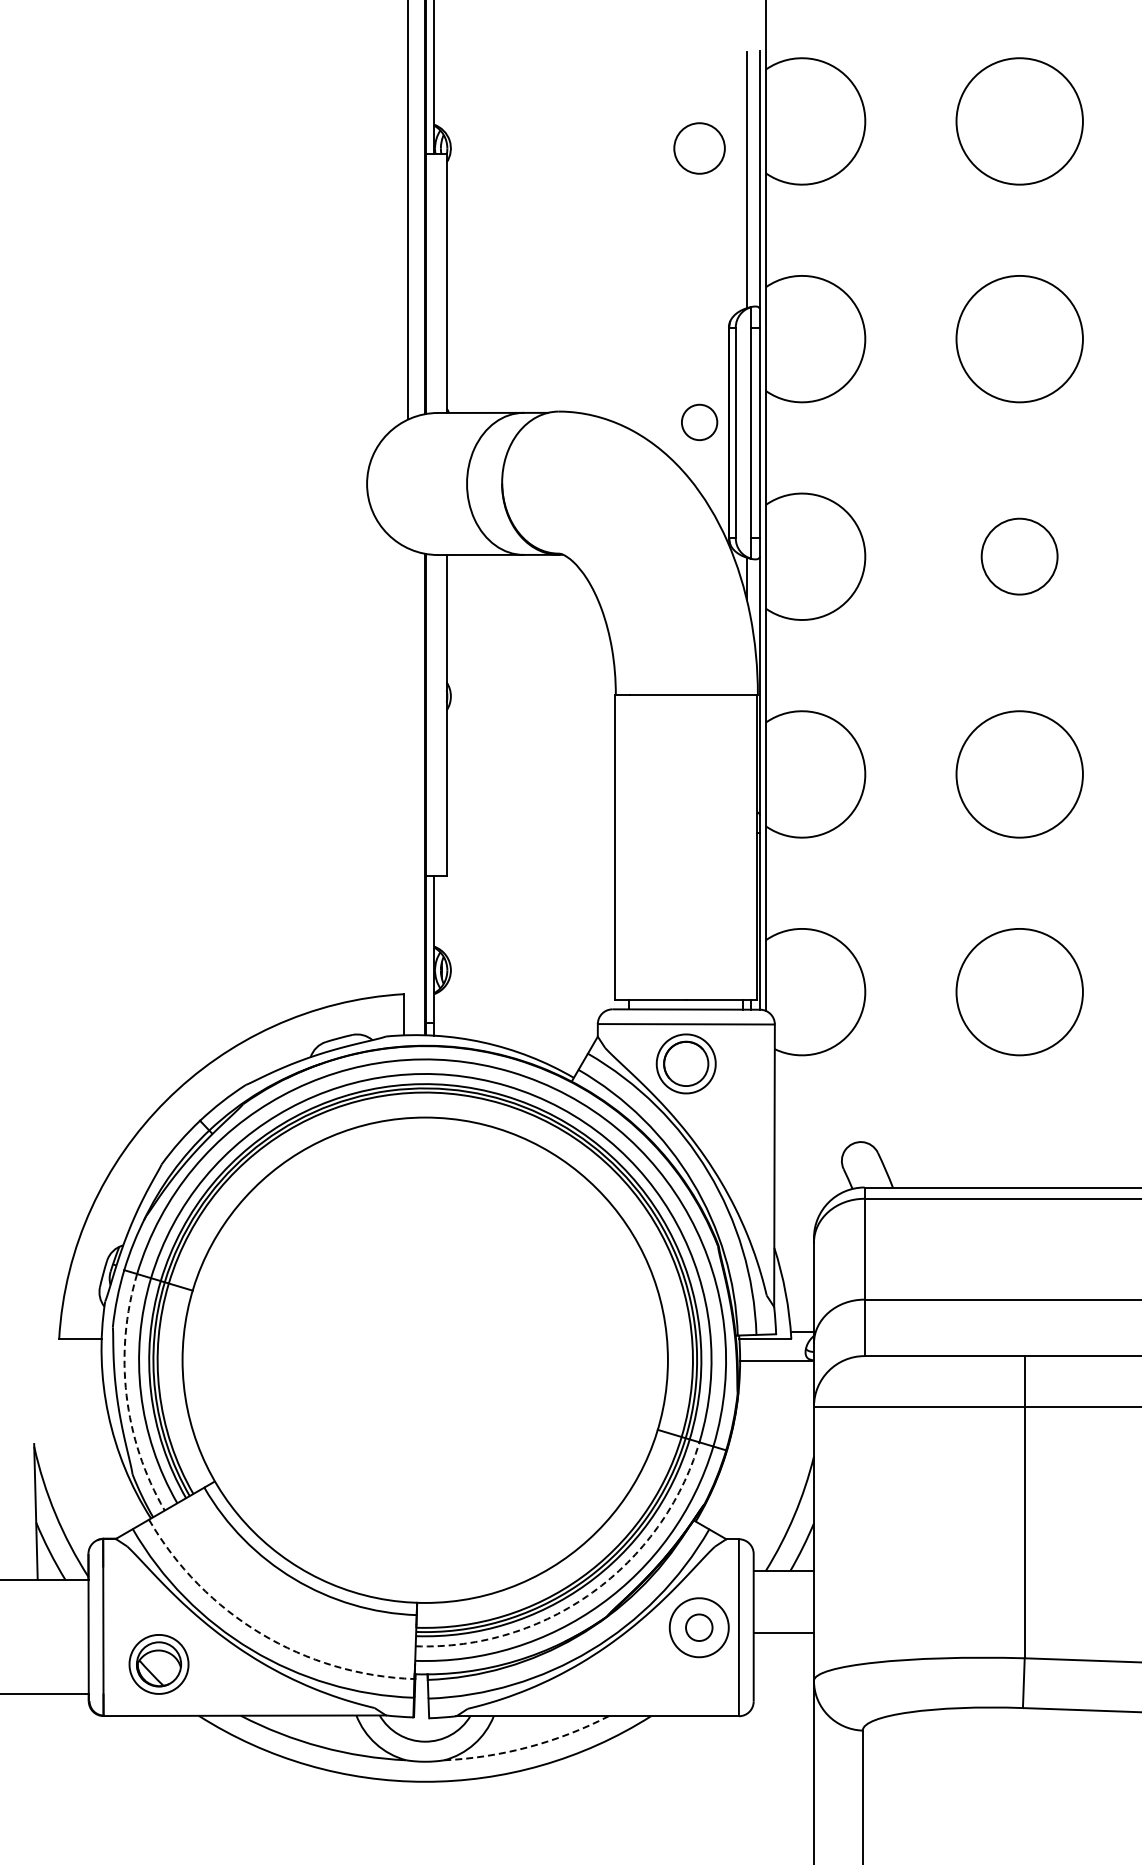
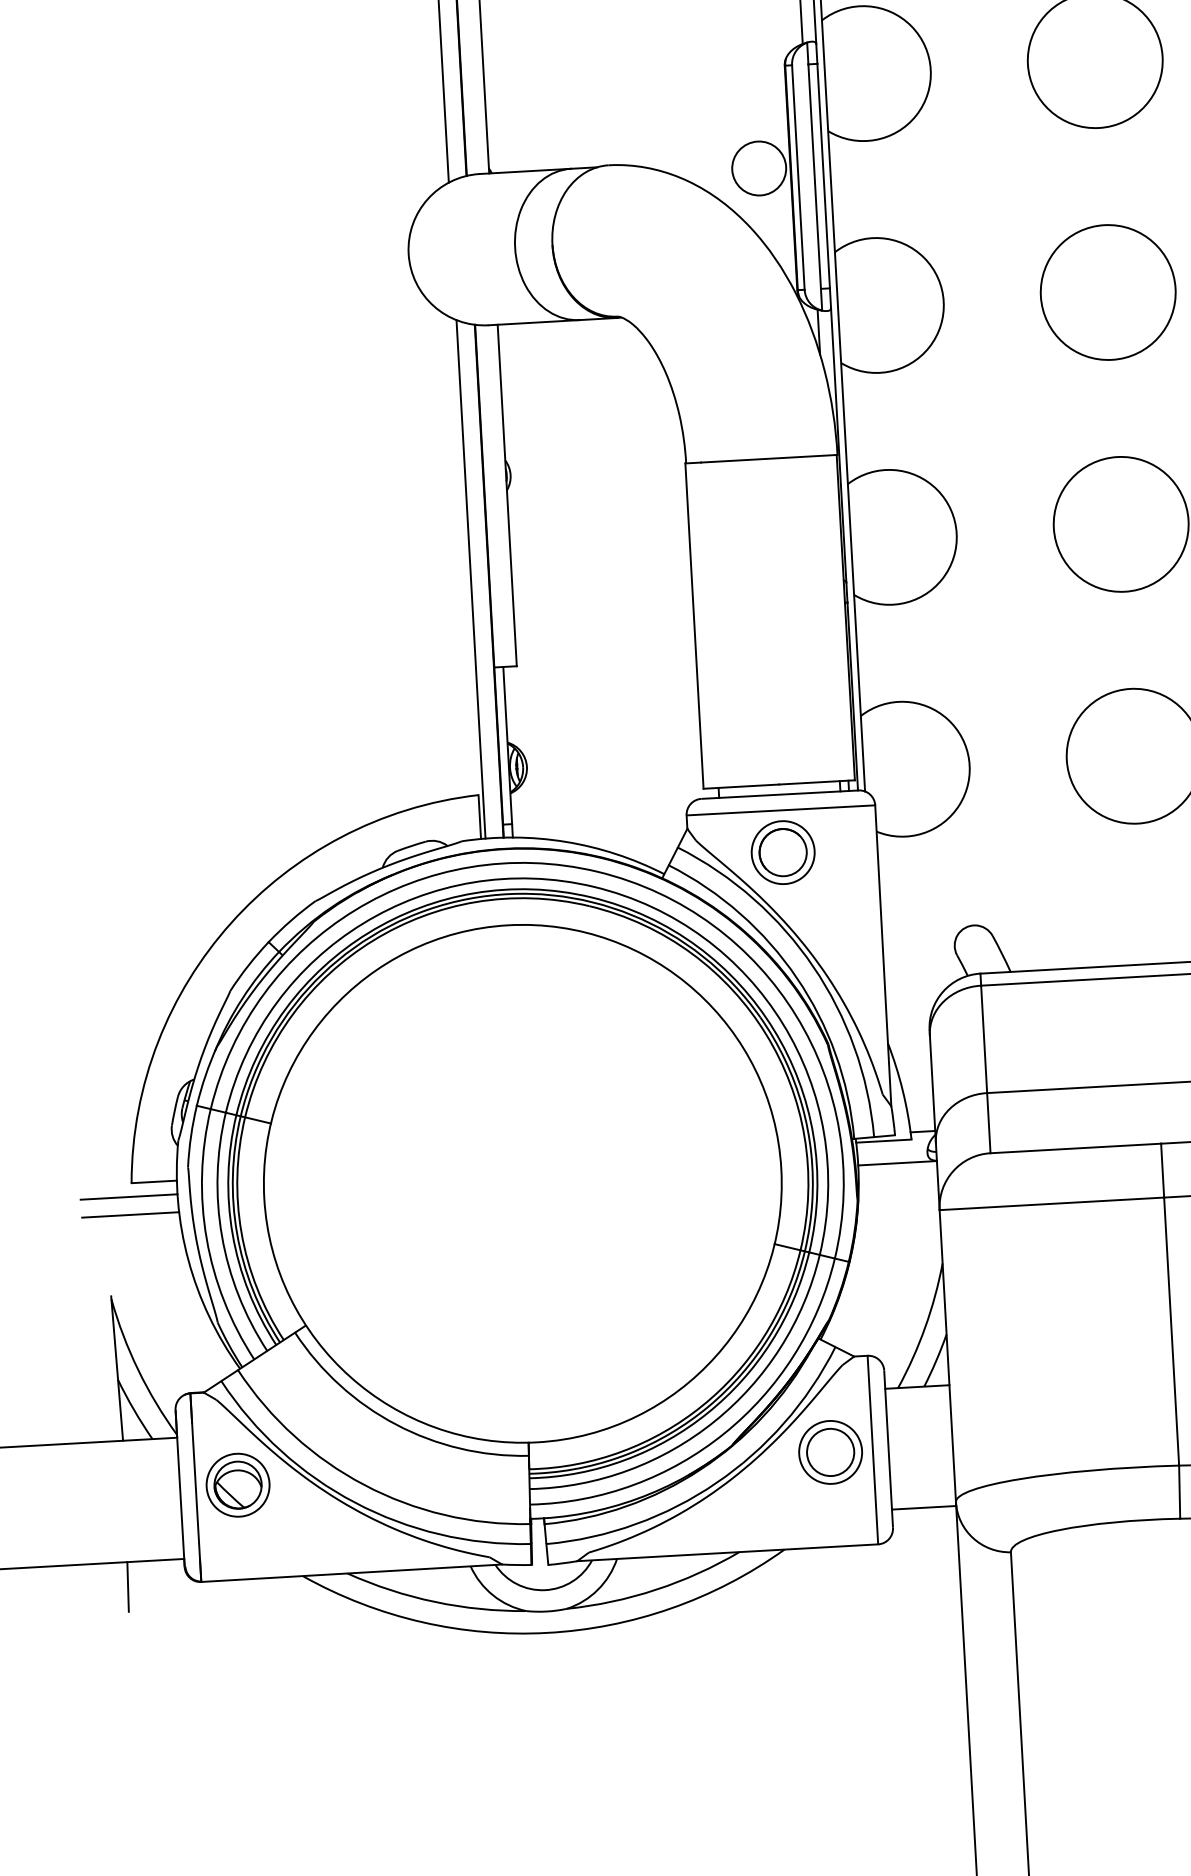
circle: (699, 422) -> (759, 168), size x1.43
circle: (1019, 556) -> (1107, 292), size x1.67
line: (408, 791) -> (471, 578), added
line: (55, 1352) -> (128, 1197), added
line: (56, 1368) -> (130, 1214), added
arc: (126, 1395) -> (206, 1239), dashed -> solid
arc: (592, 1592) -> (714, 1421), dashed -> solid
circle: (699, 1627) -> (830, 1452), size x1.67
arc: (261, 1633) -> (364, 1484), dashed -> solid
line: (783, 1633) -> (923, 1507), moved
part: (158, 1664) -> (237, 1485), moved
line: (34, 1716) -> (127, 1586), added
arc: (528, 1747) -> (655, 1590), dashed -> solid

